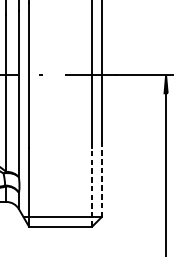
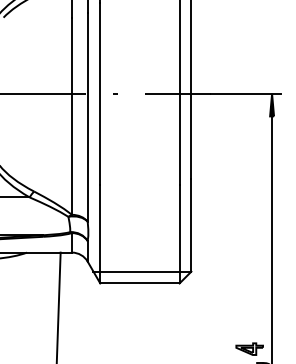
line: (101, 179) -> (191, 224), dashed -> solid
line: (92, 186) -> (179, 233), dashed -> solid

